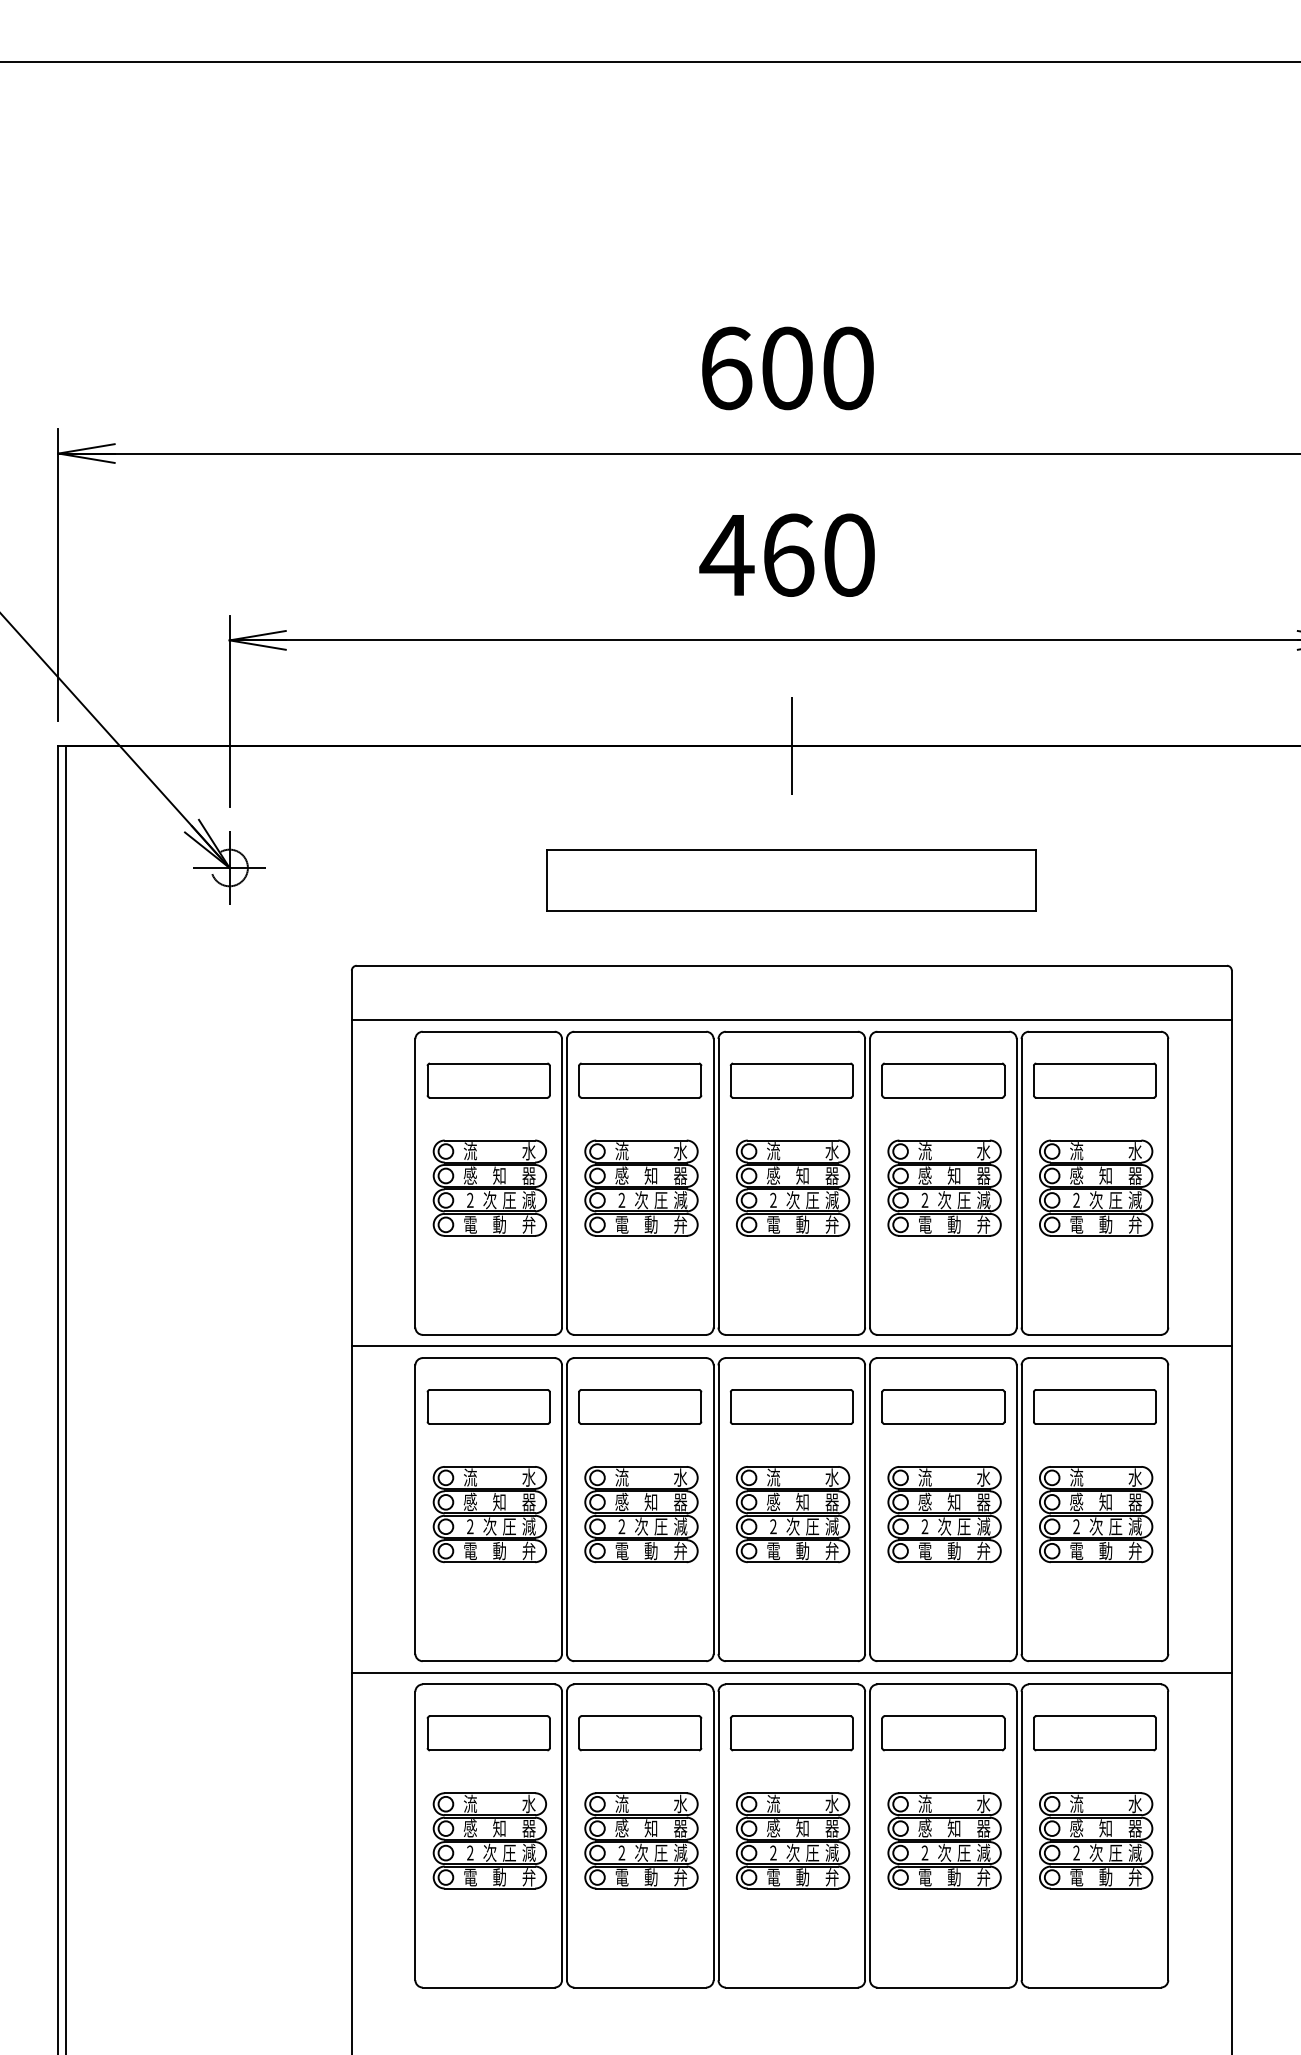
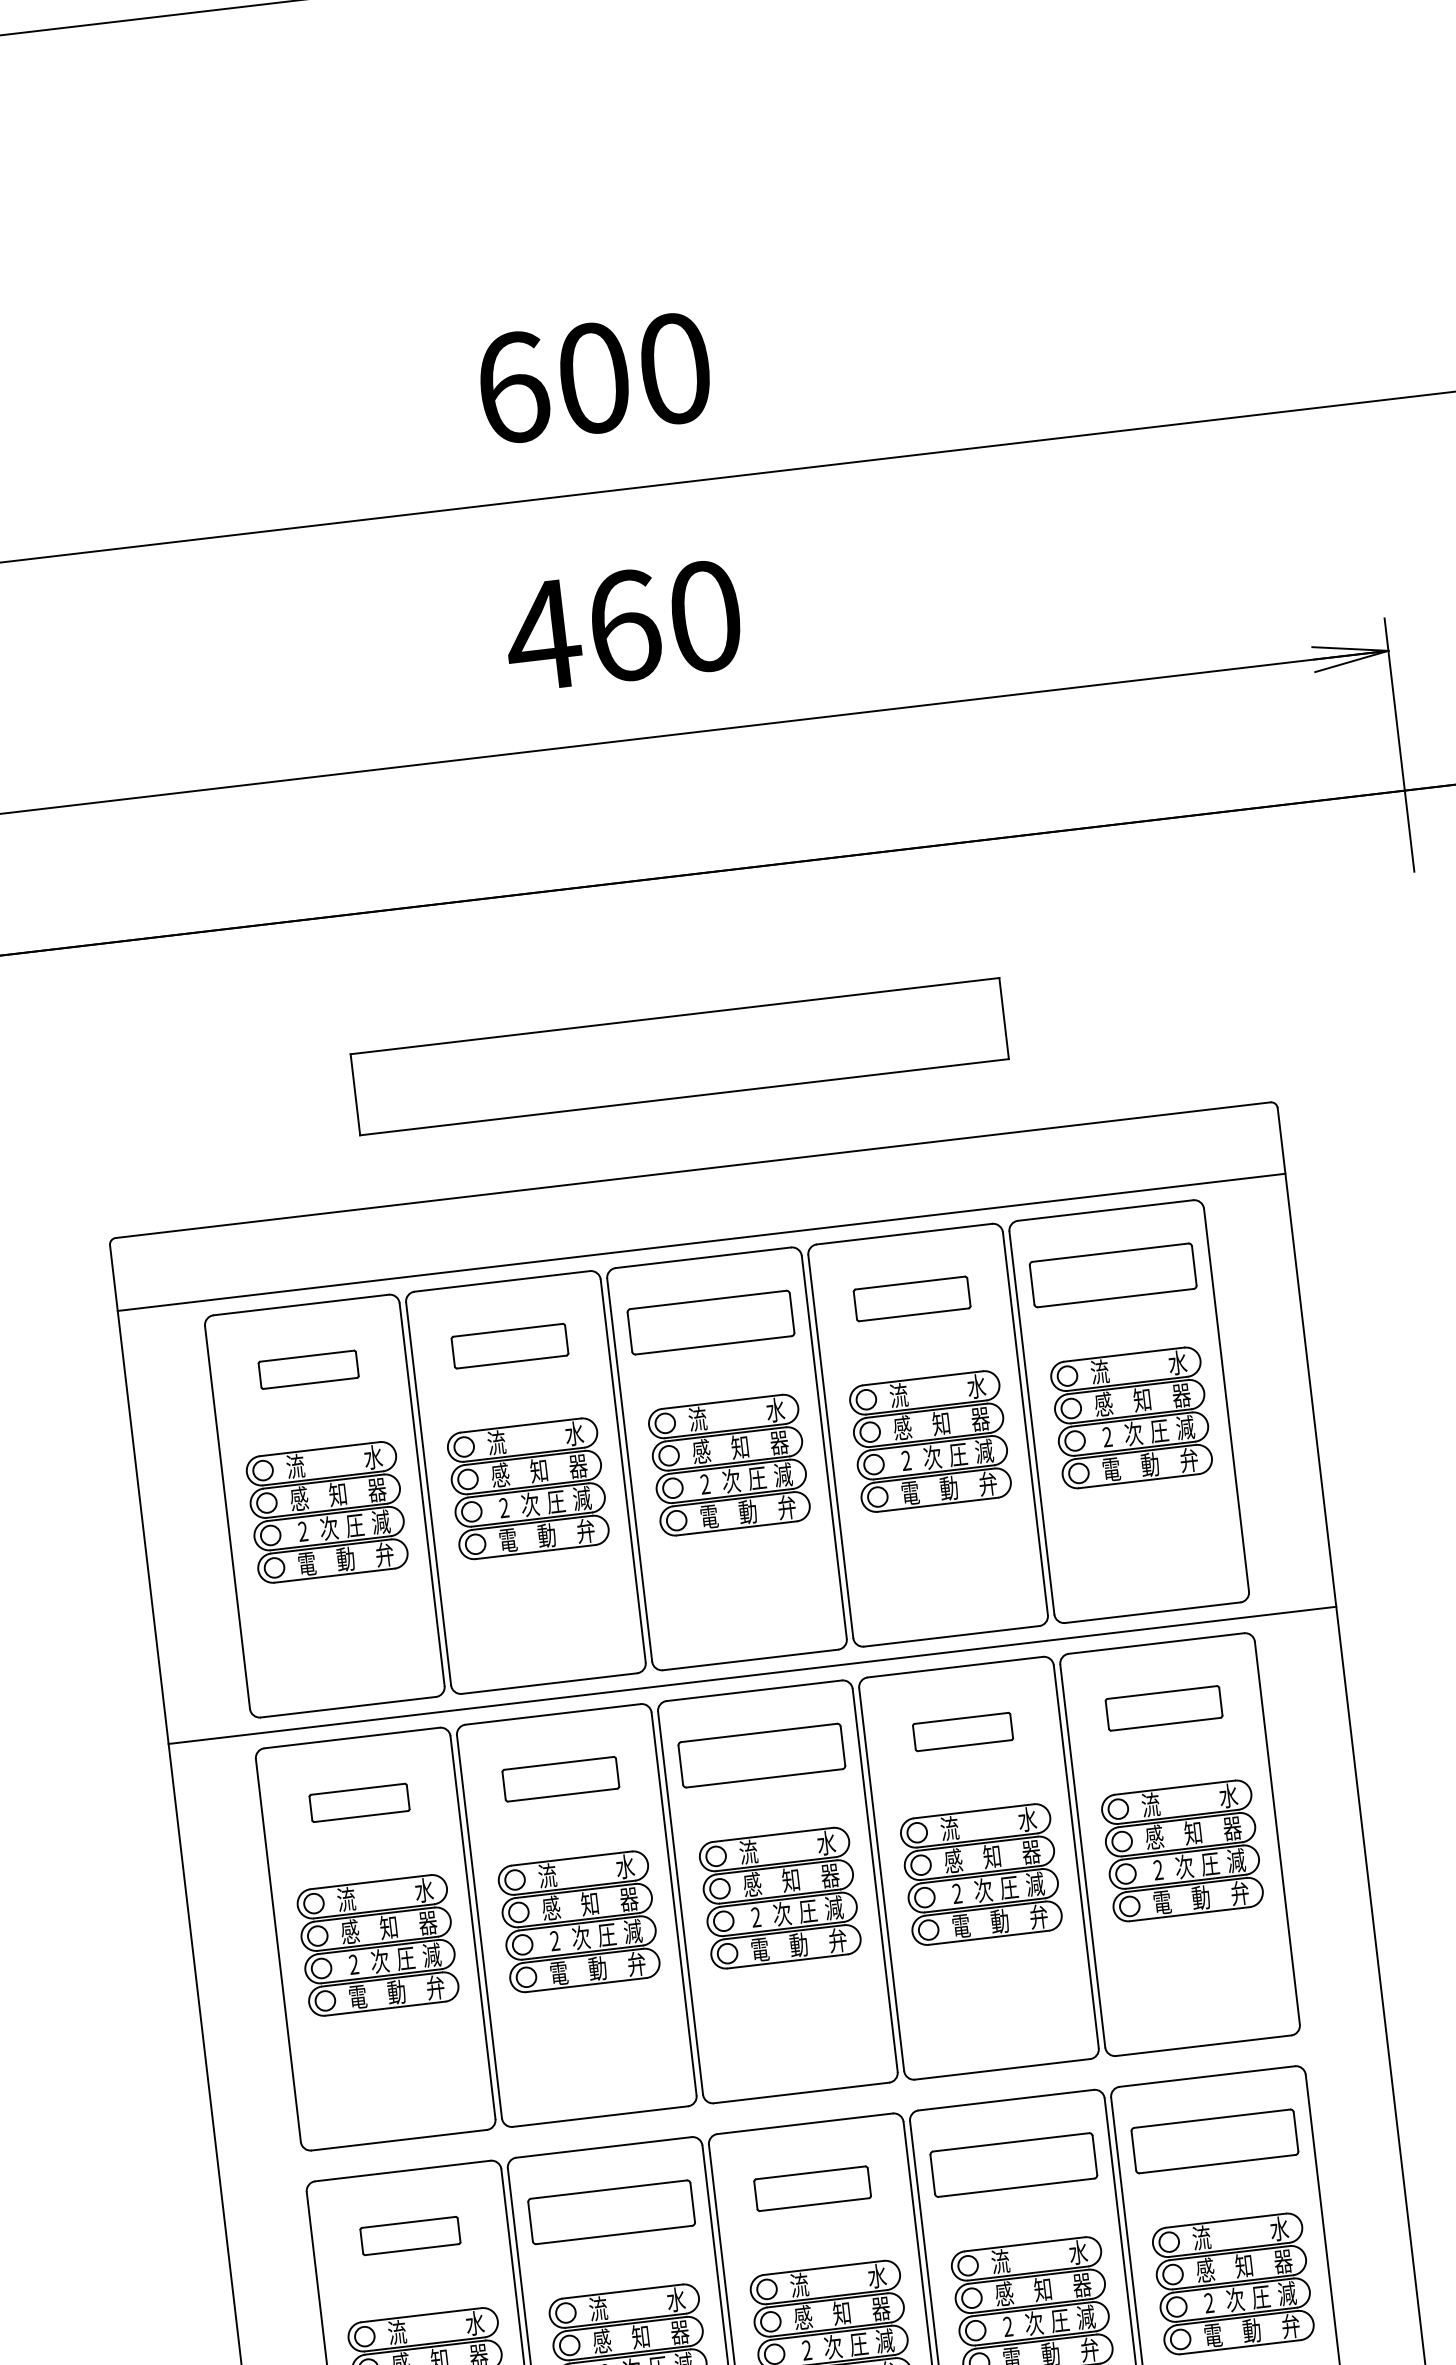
line: (791, 745) -> (658, 877), removed
part: (488, 1080) -> (308, 1369), size x0.6
part: (640, 1080) -> (510, 1346), size x0.7
part: (943, 1080) -> (912, 1298), size x0.7
part: (488, 1406) -> (359, 1802), size x0.6
part: (640, 1406) -> (561, 1778), size x0.7
part: (943, 1406) -> (963, 1731), size x0.6
part: (1094, 1406) -> (1163, 1707), size x0.7
line: (791, 1672) -> (802, 2108), removed
part: (488, 1733) -> (410, 2236), size x0.6
part: (791, 1733) -> (812, 2188), size x0.7

